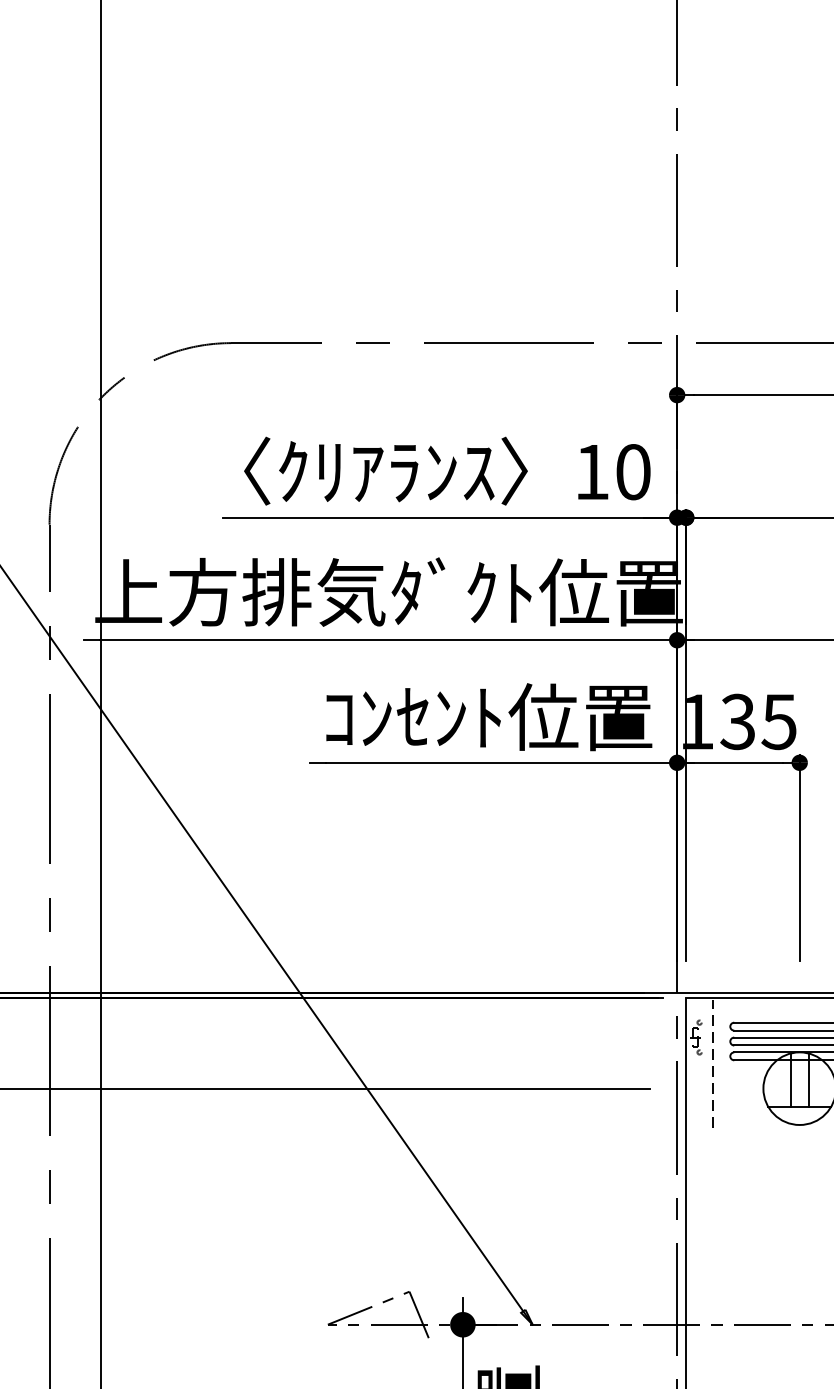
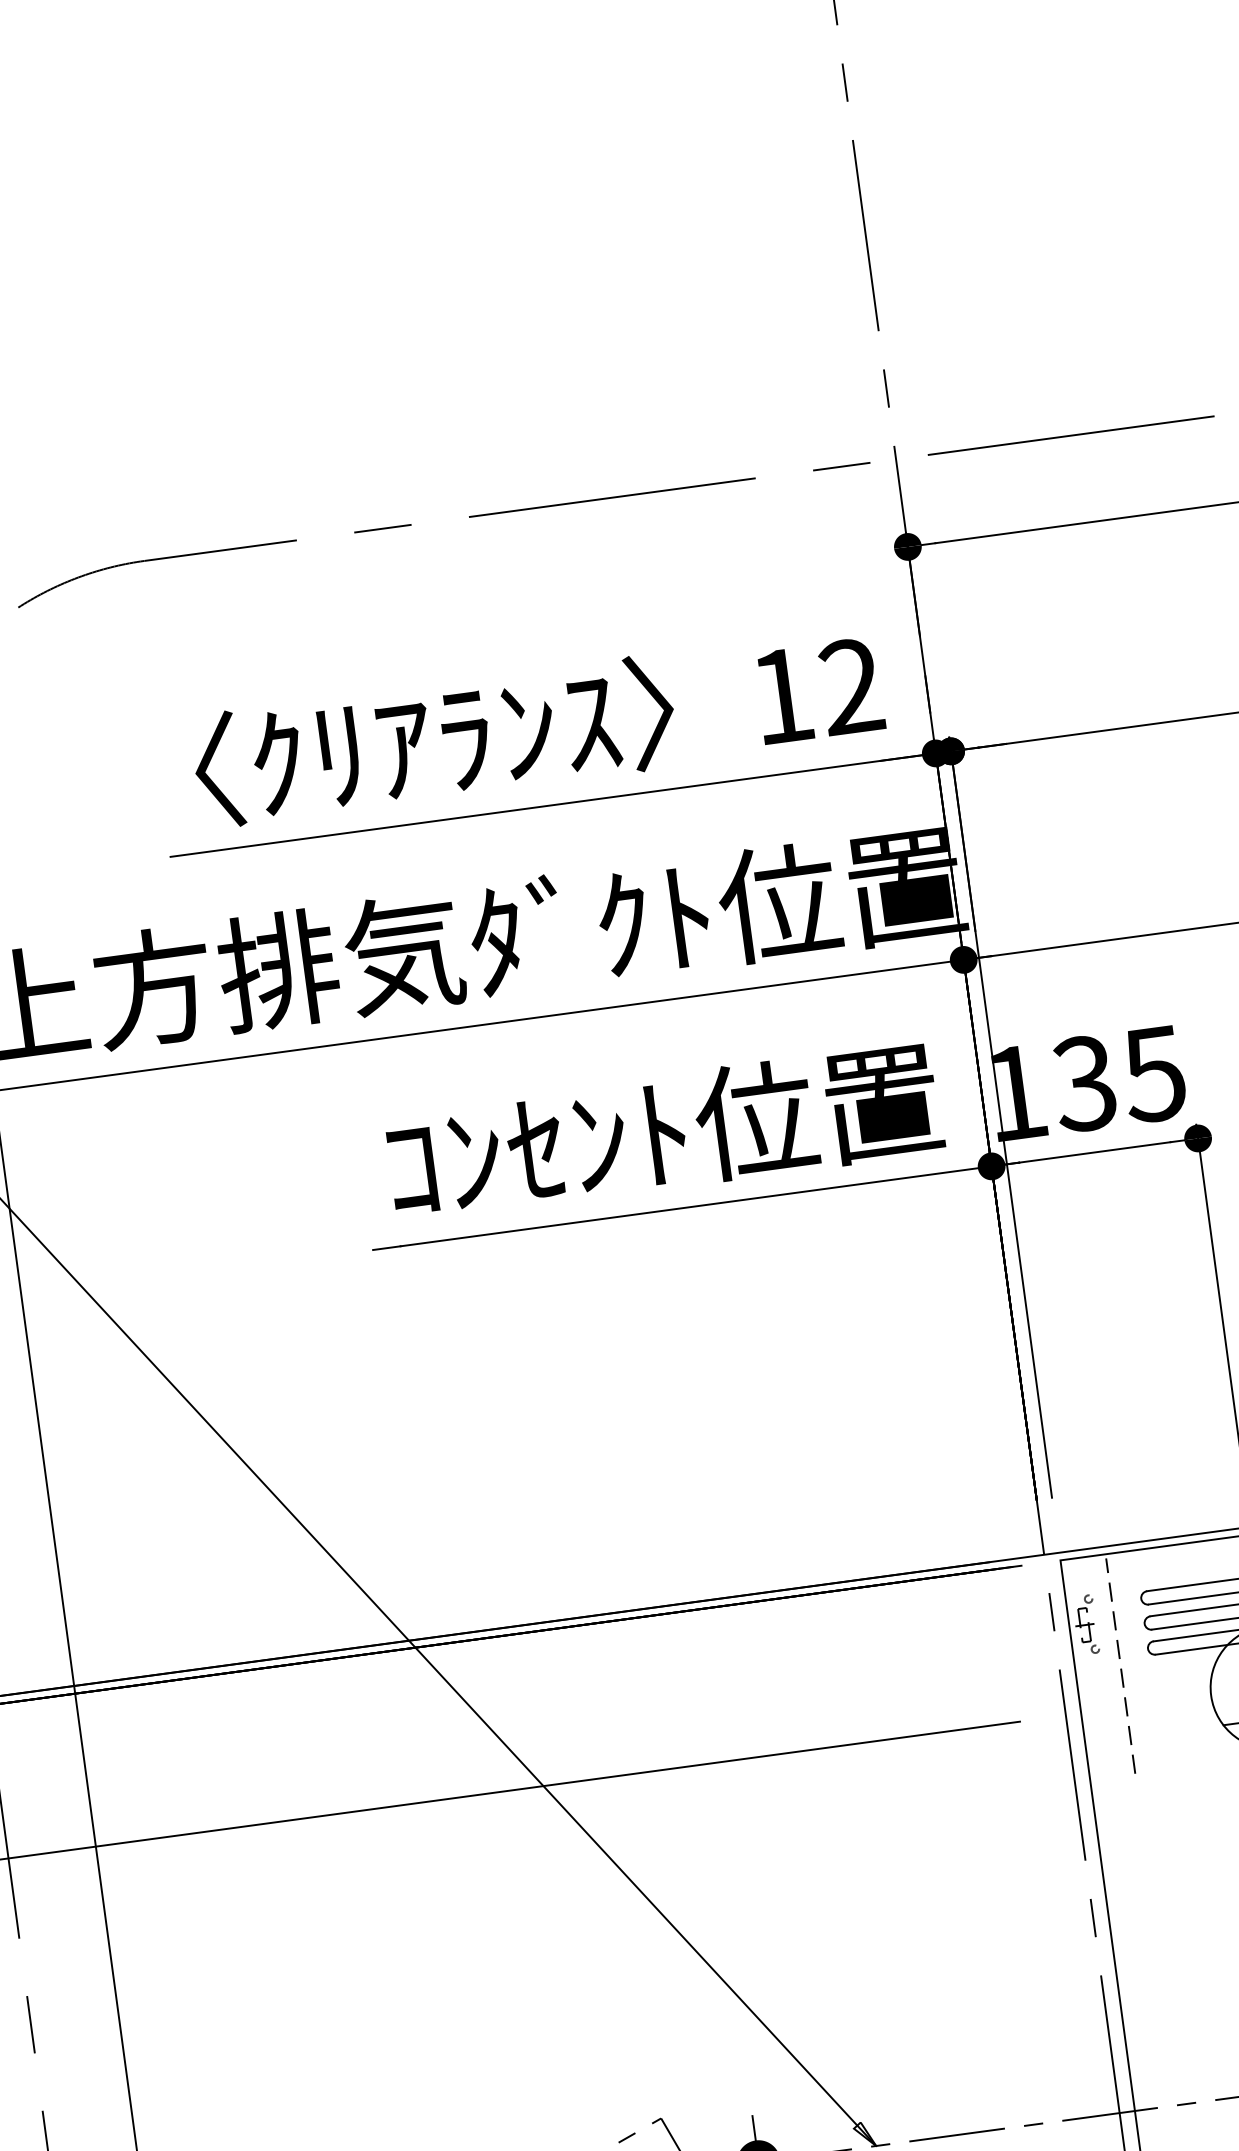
text: (633, 472) -> (851, 687), 10 -> 12

